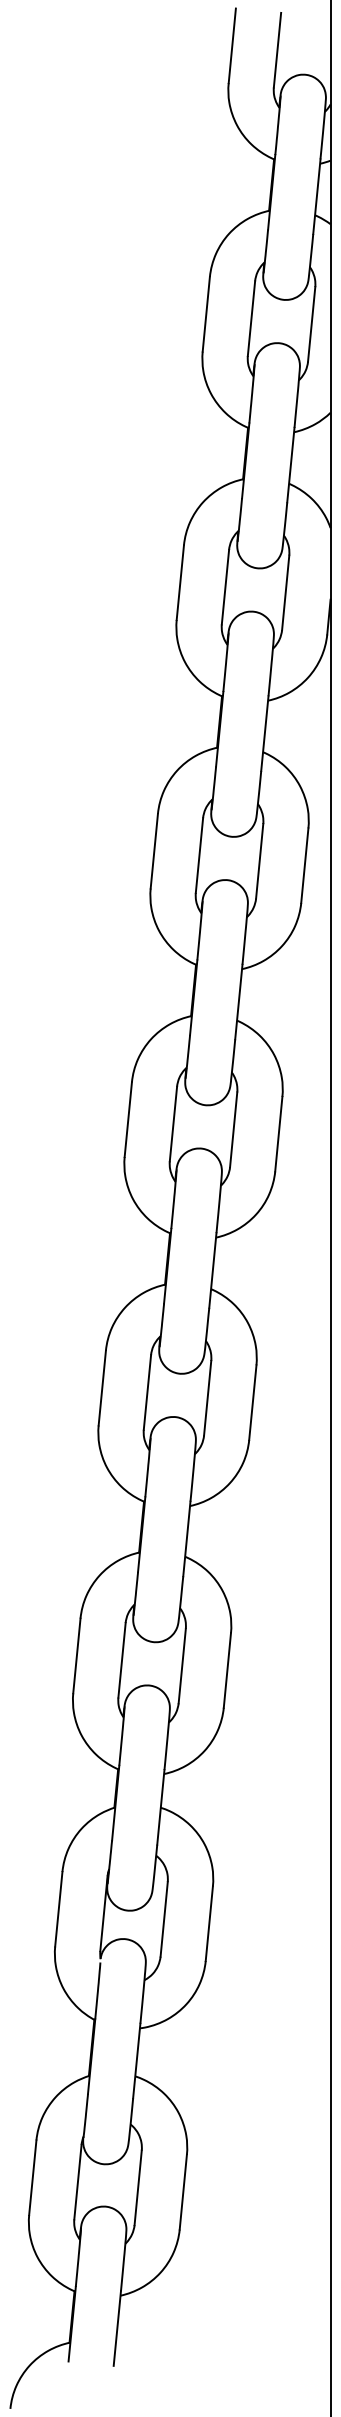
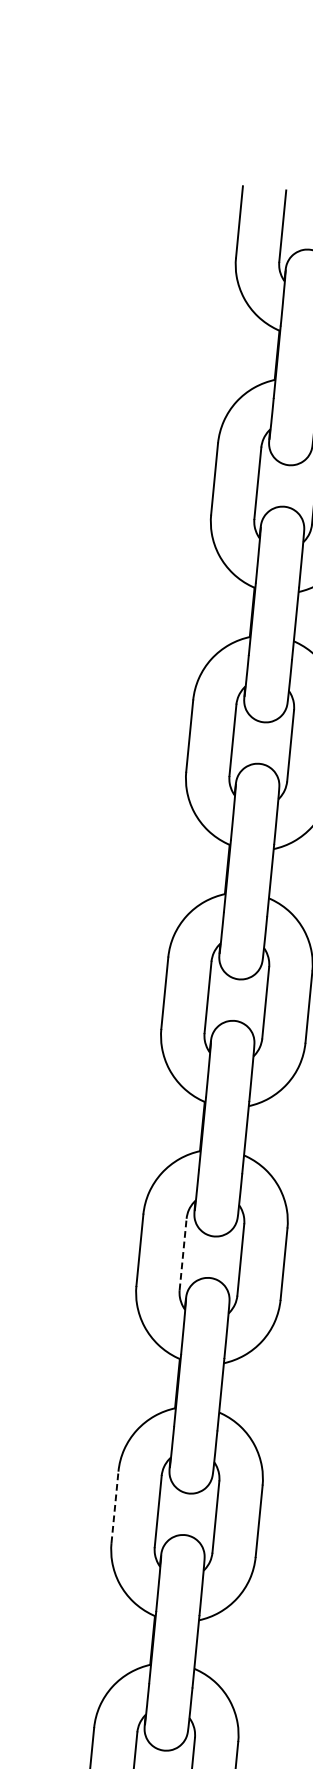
line: (173, 1123) -> (183, 1253), solid -> dashed
line: (102, 1387) -> (115, 1506), solid -> dashed

